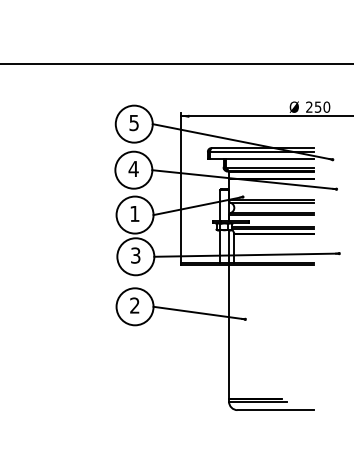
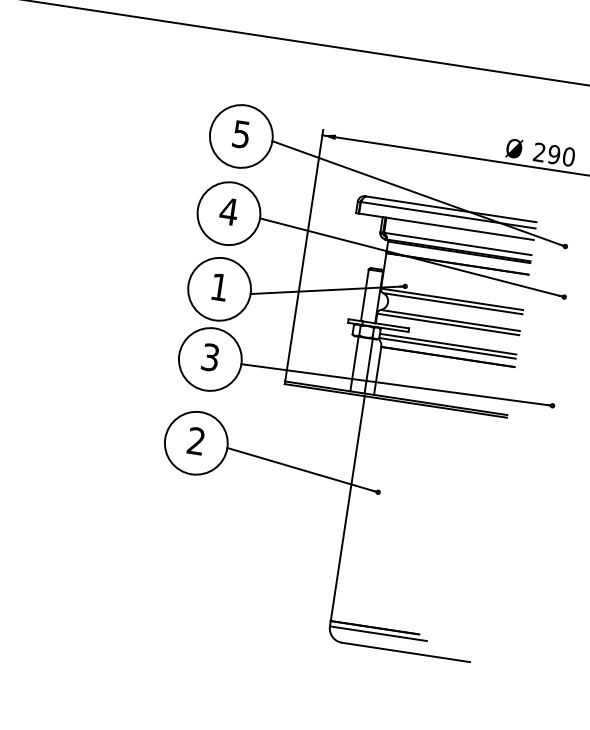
text: (317, 106) -> (553, 153), 250 -> 290

